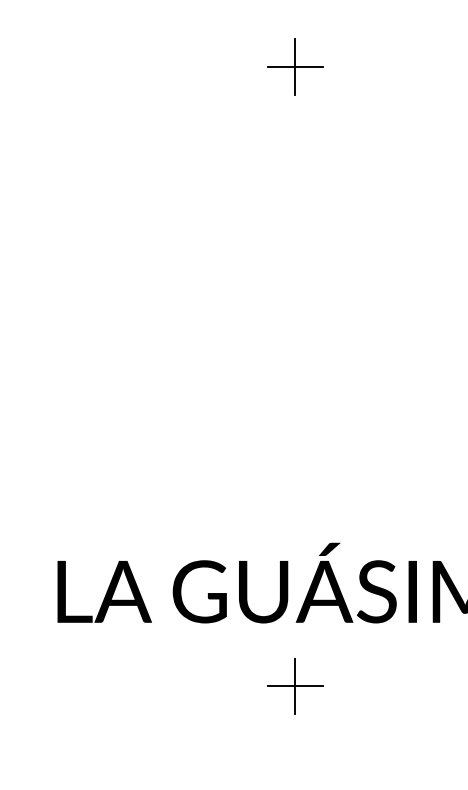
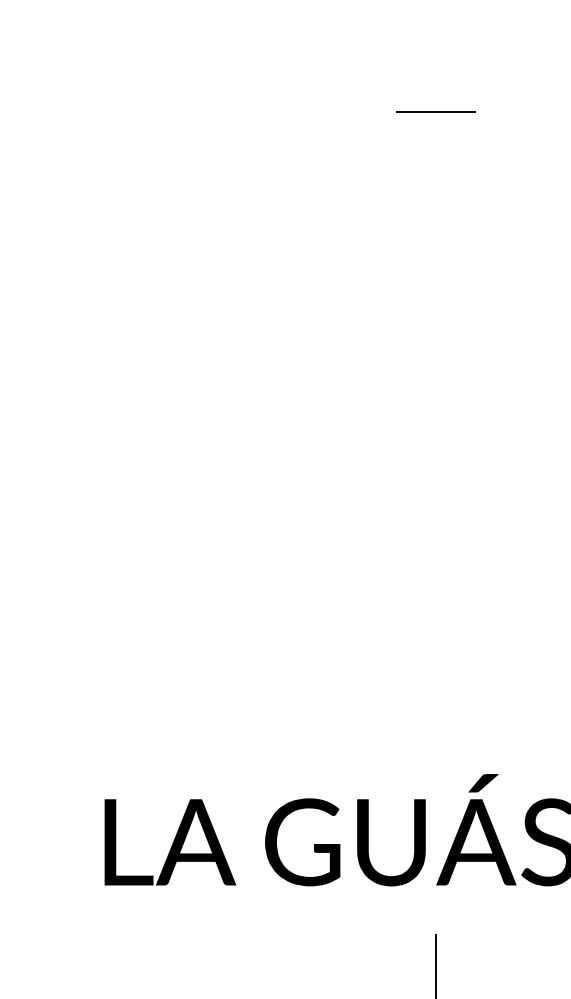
line: (295, 67) -> (435, 112), removed
line: (295, 686) -> (435, 974), removed

